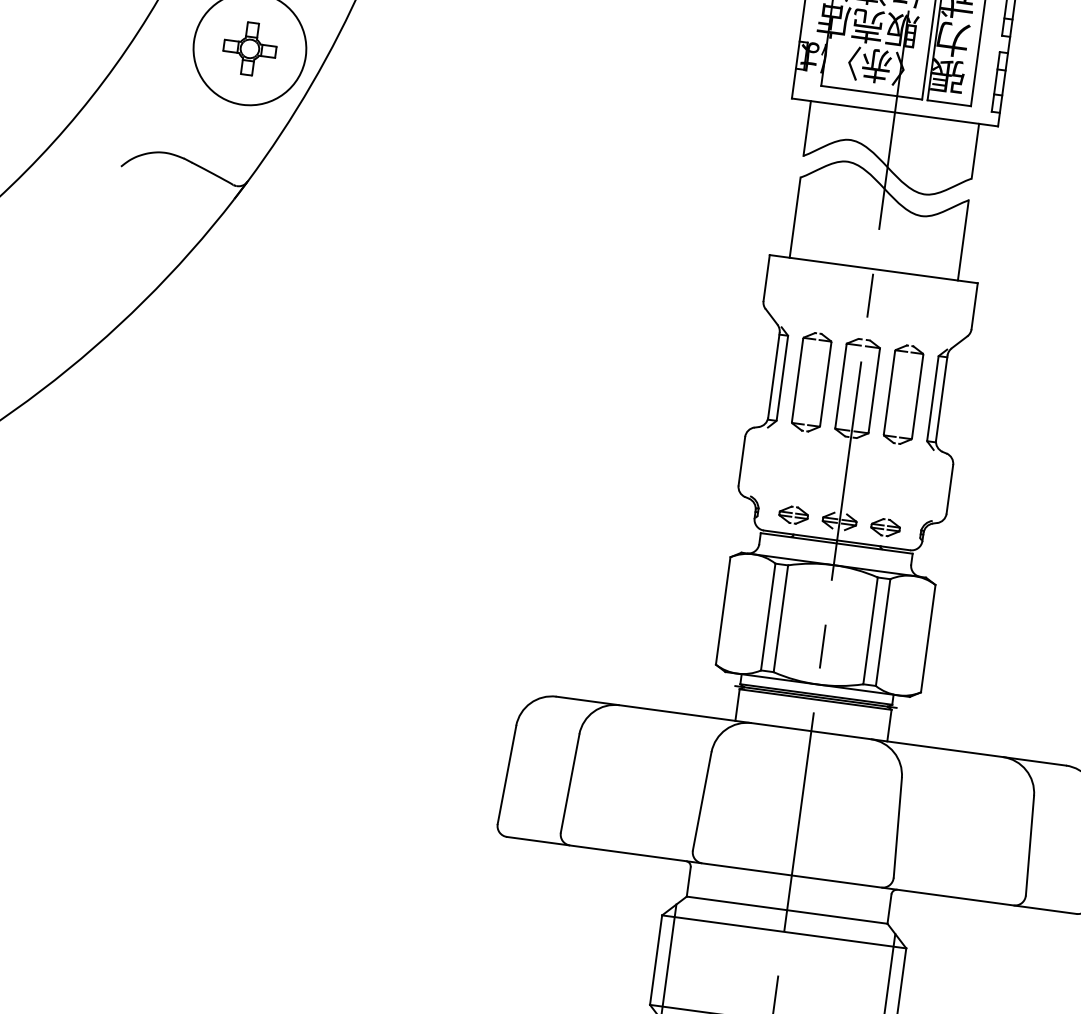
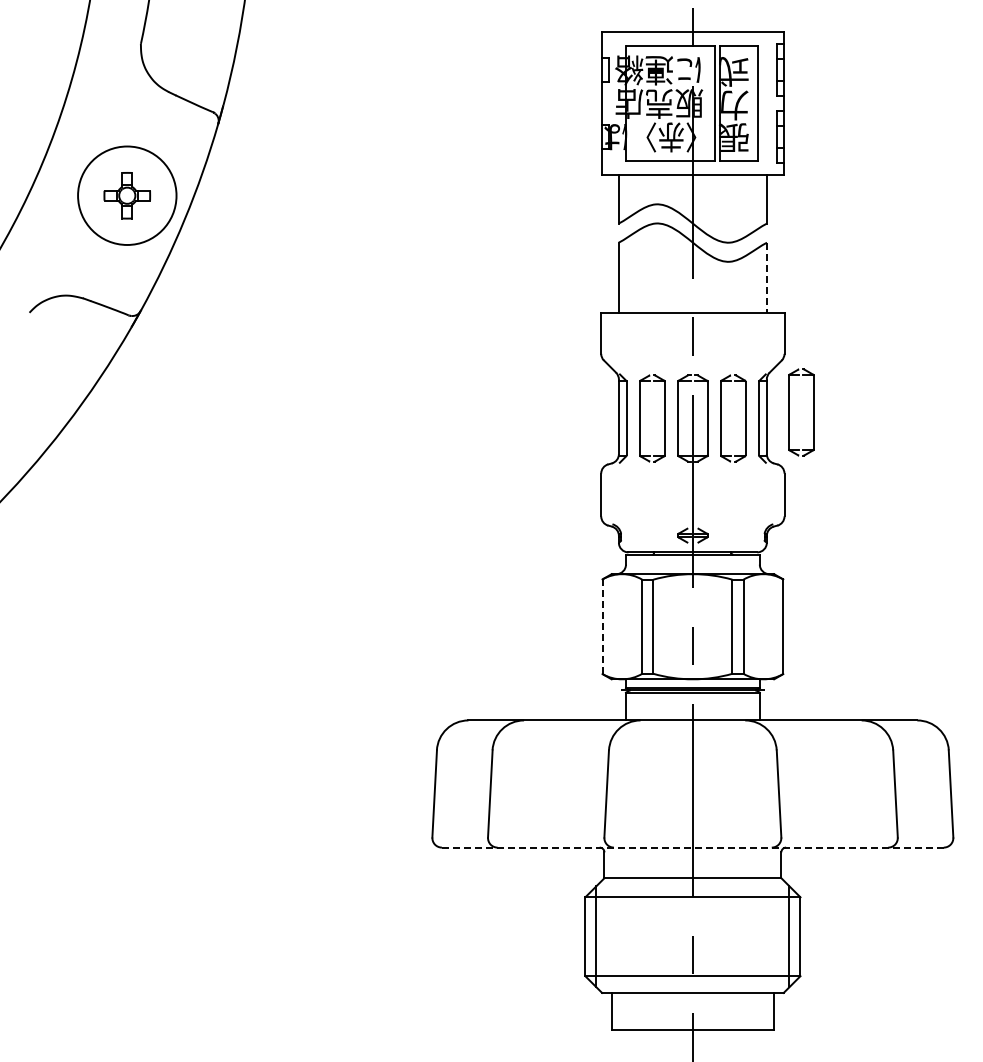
line: (963, 241) -> (767, 278), solid -> dashed
part: (968, 396) -> (789, 412), added
part: (793, 515) -> (652, 535), removed
part: (885, 527) -> (733, 535), removed
line: (723, 610) -> (602, 626), solid -> dashed
line: (791, 875) -> (692, 847), solid -> dashed

